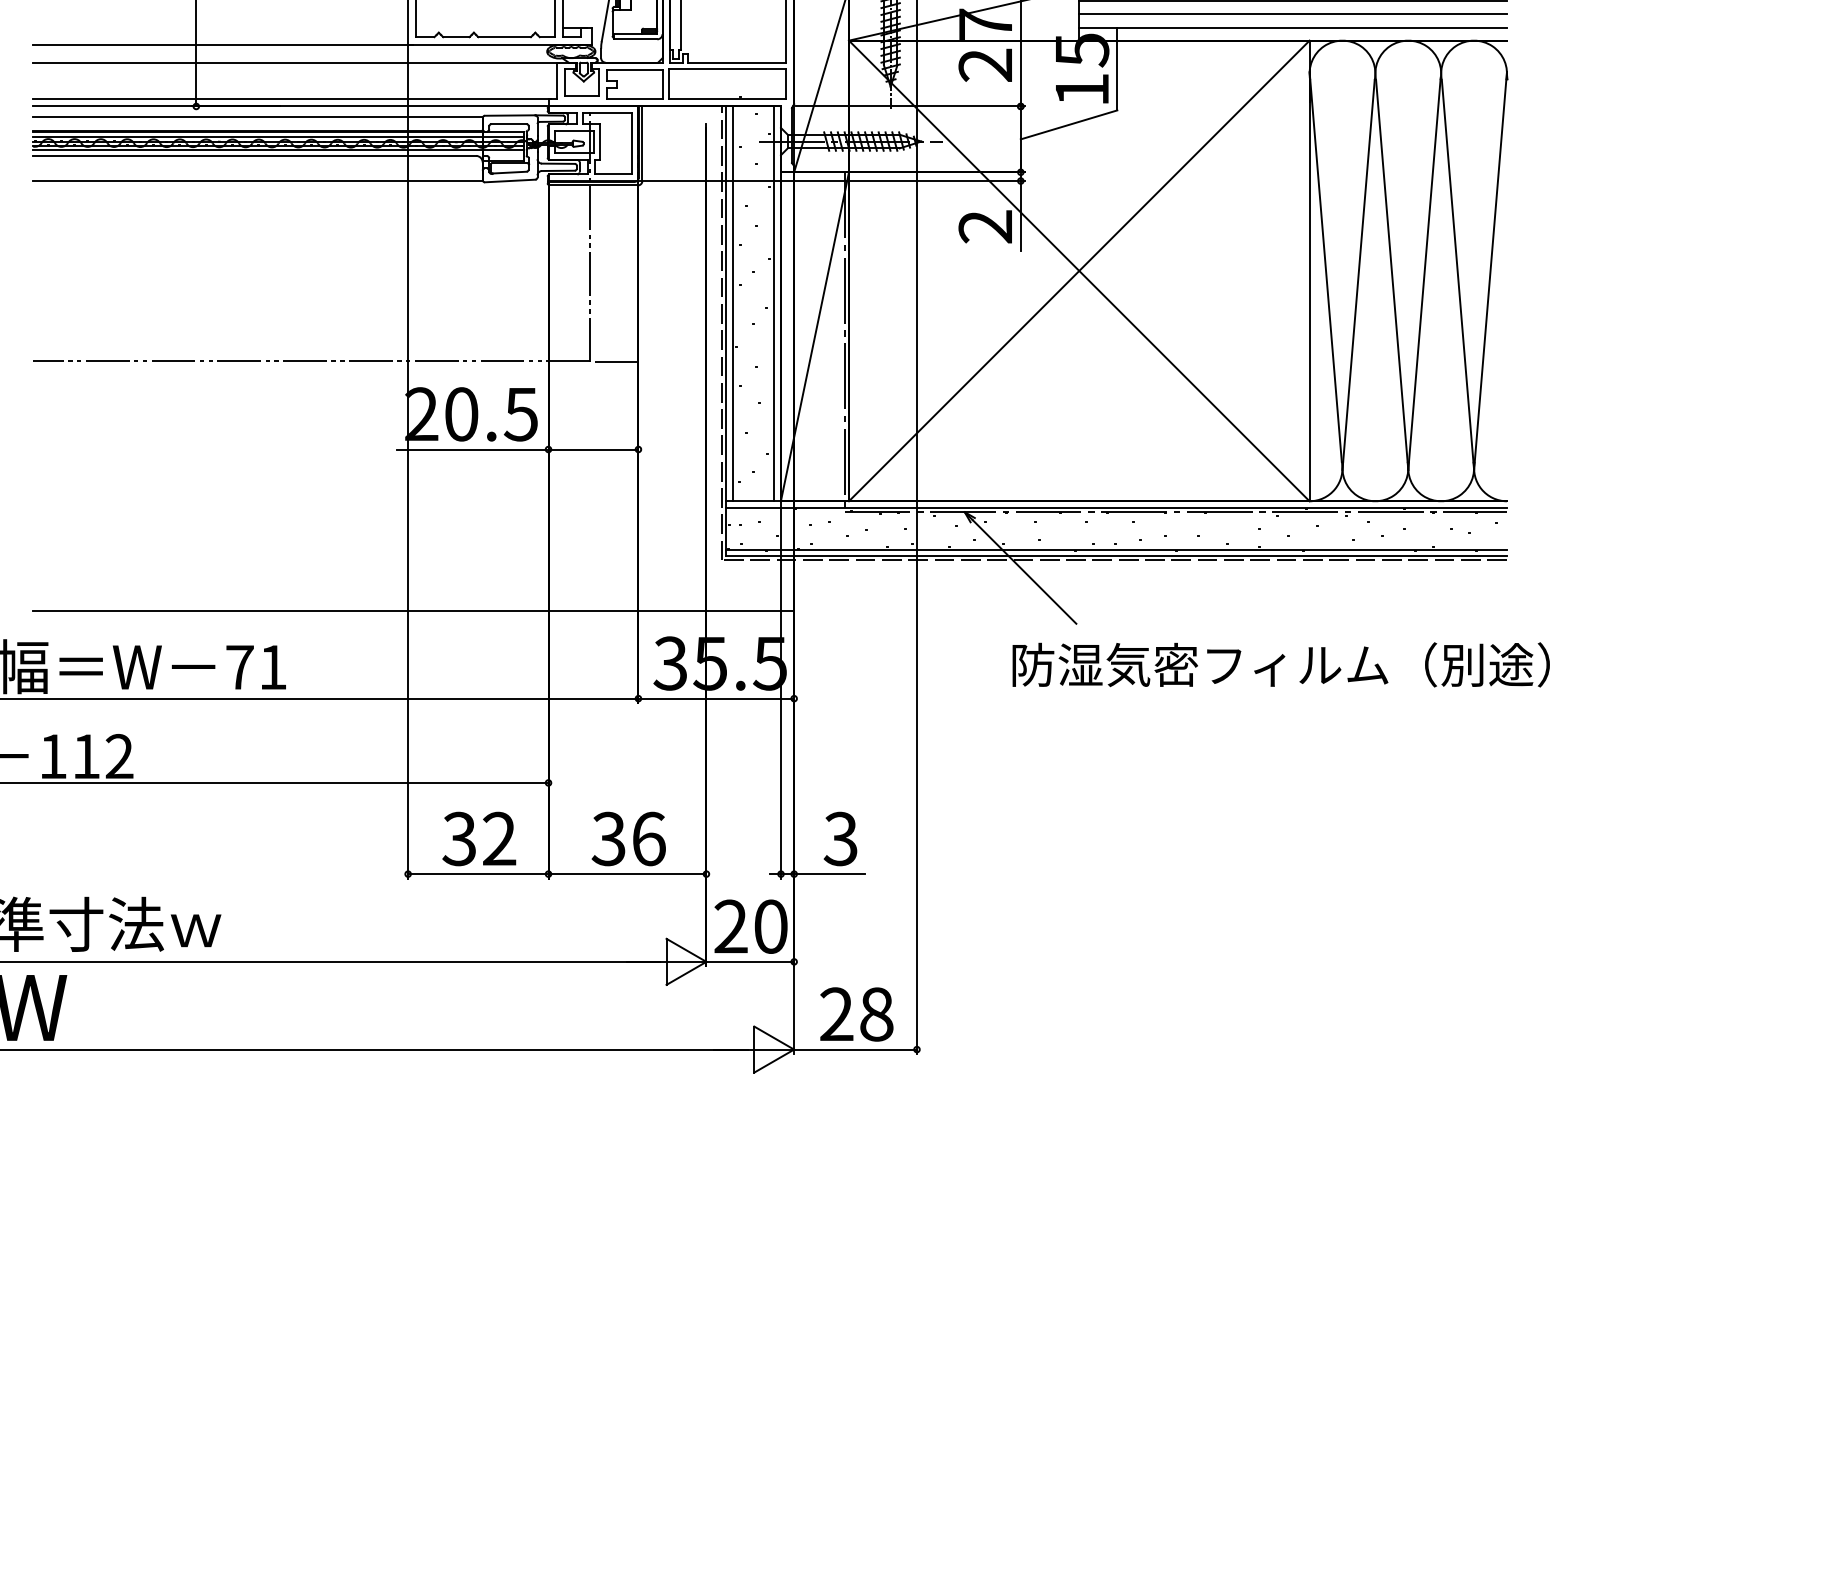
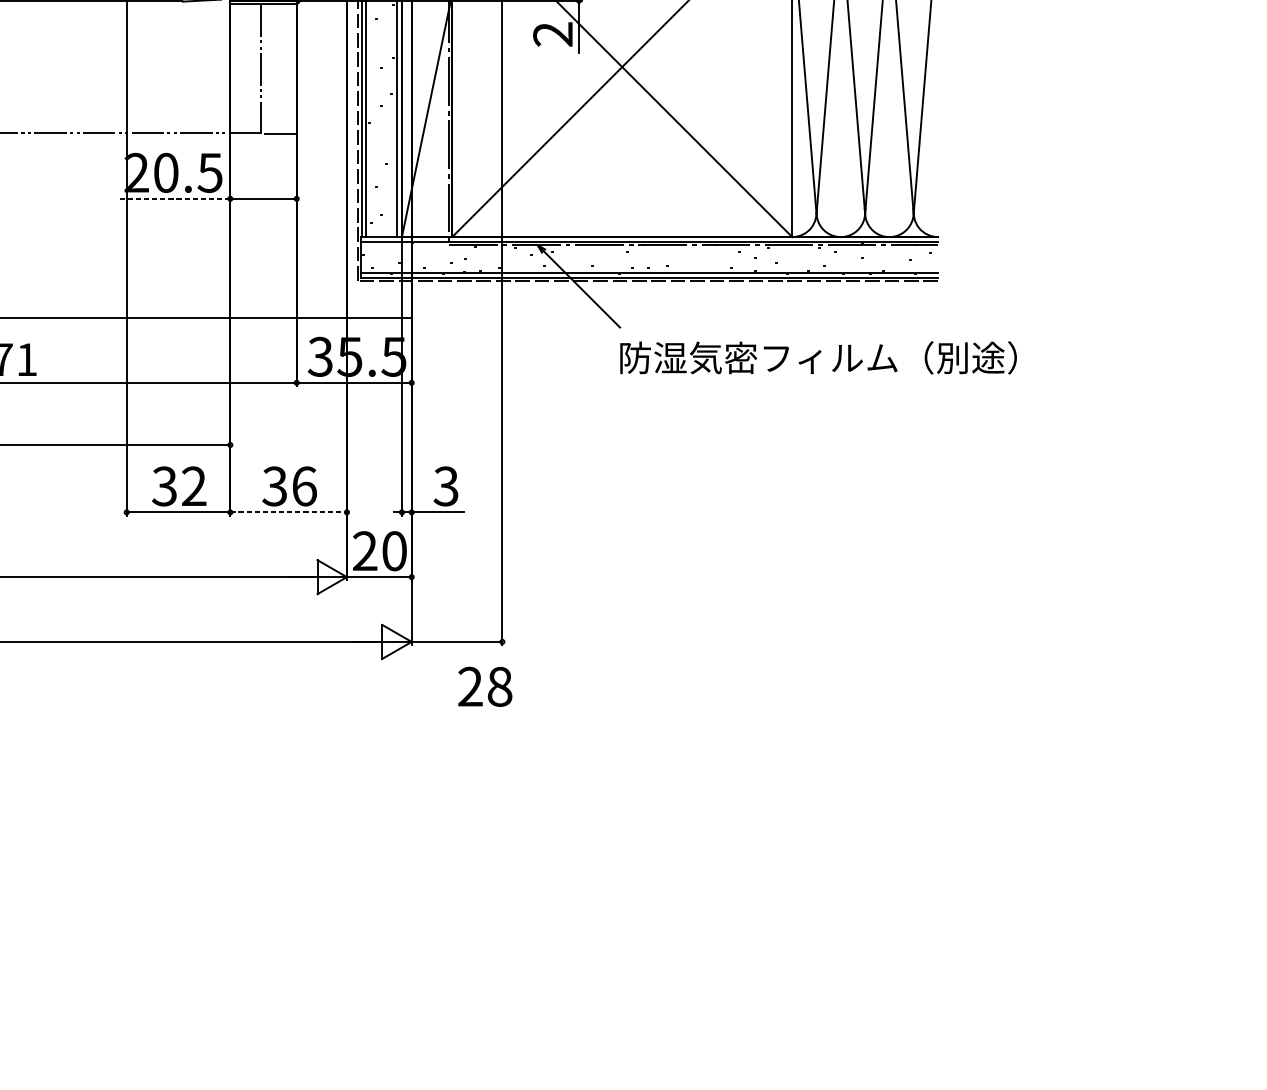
line: (472, 449) -> (174, 198), solid -> dashed
text: (1280, 664) -> (818, 357), moved
line: (627, 874) -> (288, 512), solid -> dashed
text: (856, 1014) -> (485, 686), moved

